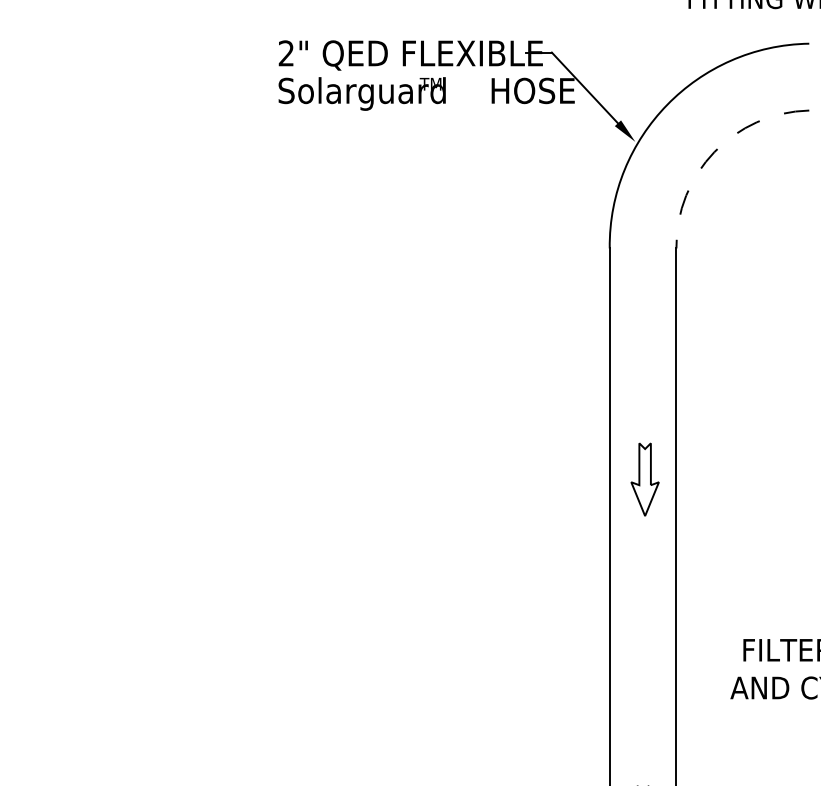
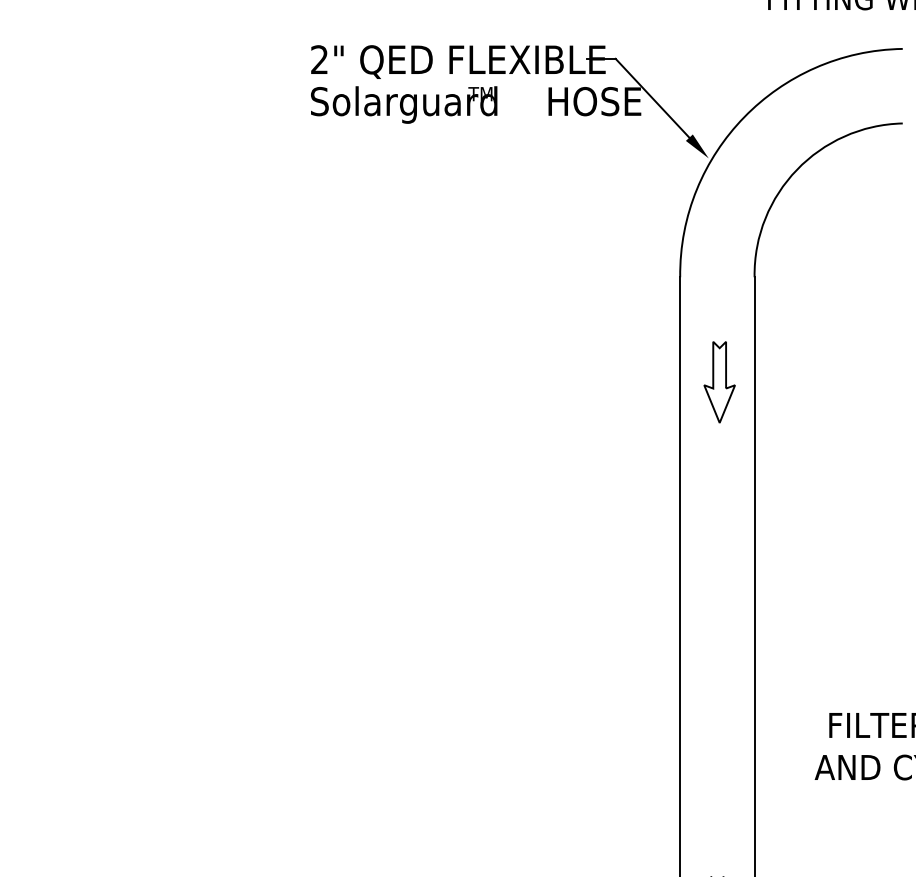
arc: (714, 152) -> (797, 170), dashed -> solid
part: (644, 479) -> (718, 382), moved

